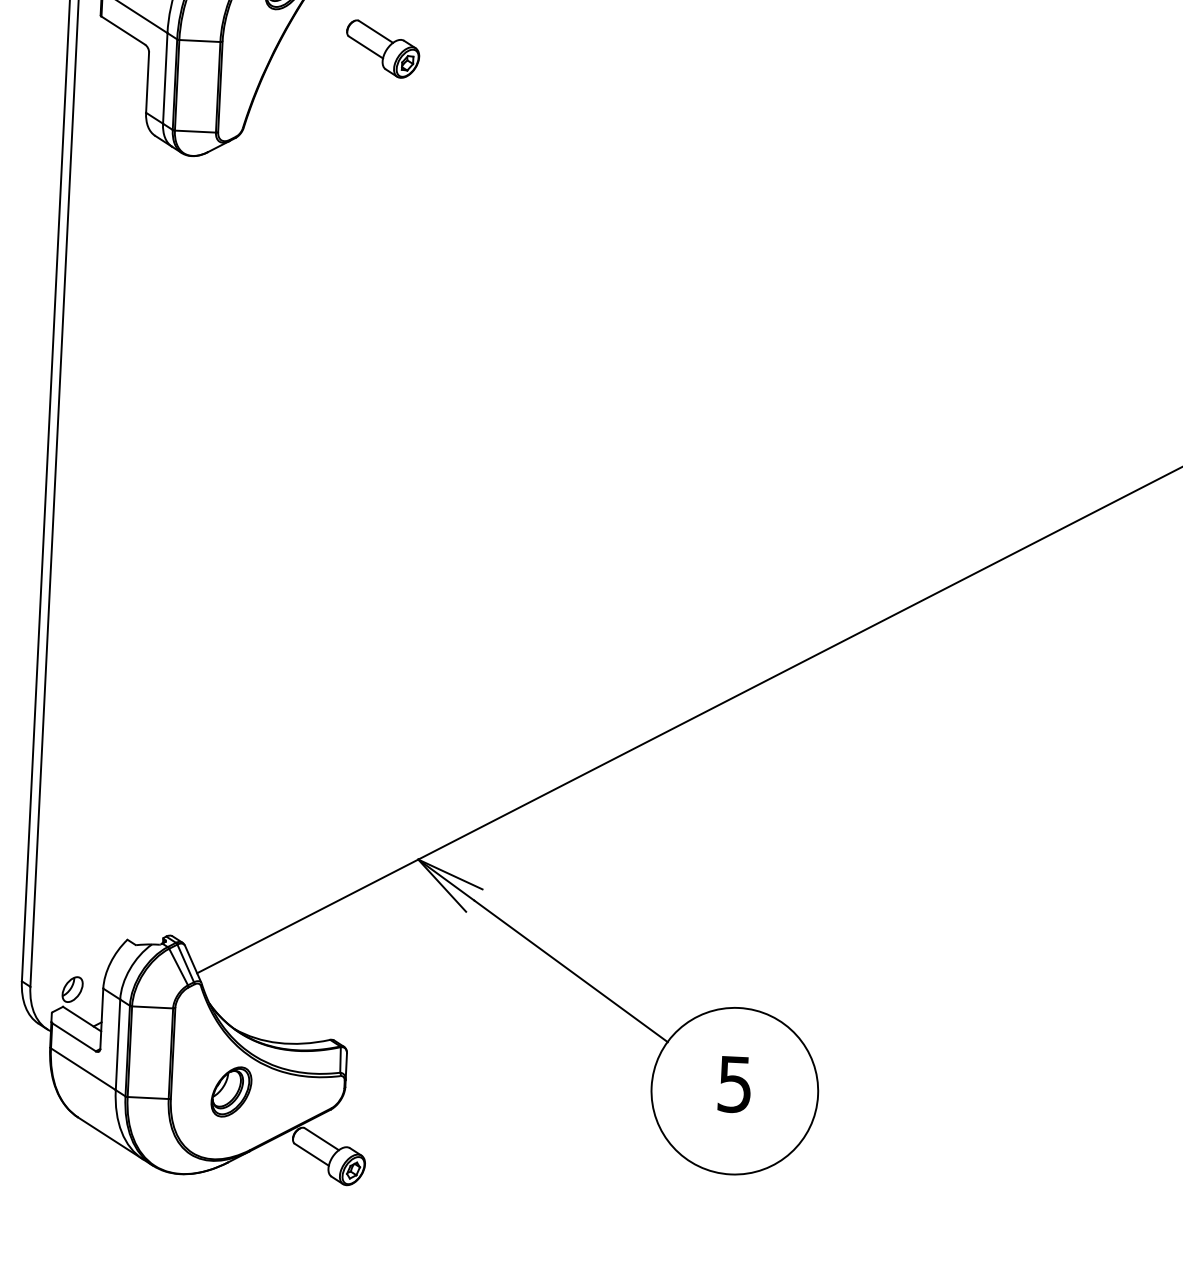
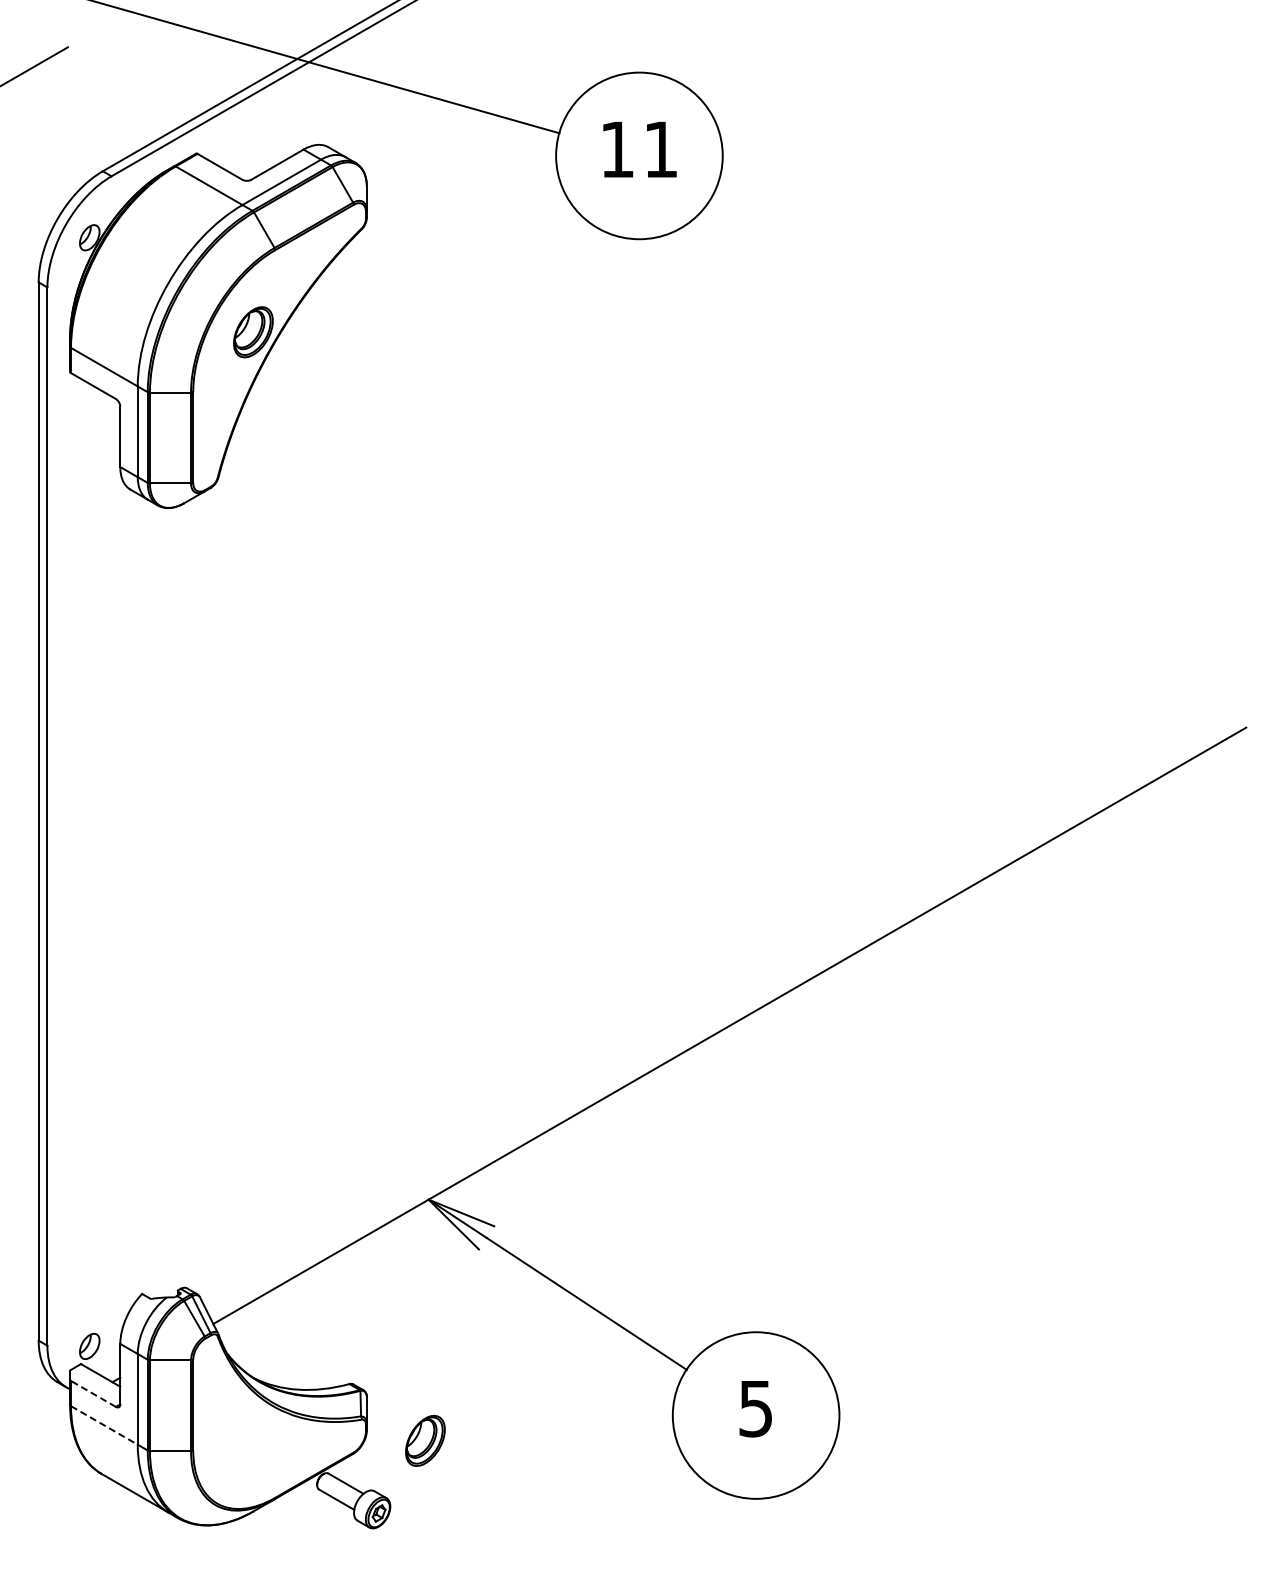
part: (382, 48) -> (353, 391), removed
line: (74, 1036) -> (93, 1393), solid -> dashed
line: (83, 1069) -> (104, 1425), solid -> dashed
part: (231, 1091) -> (425, 1440), moved

